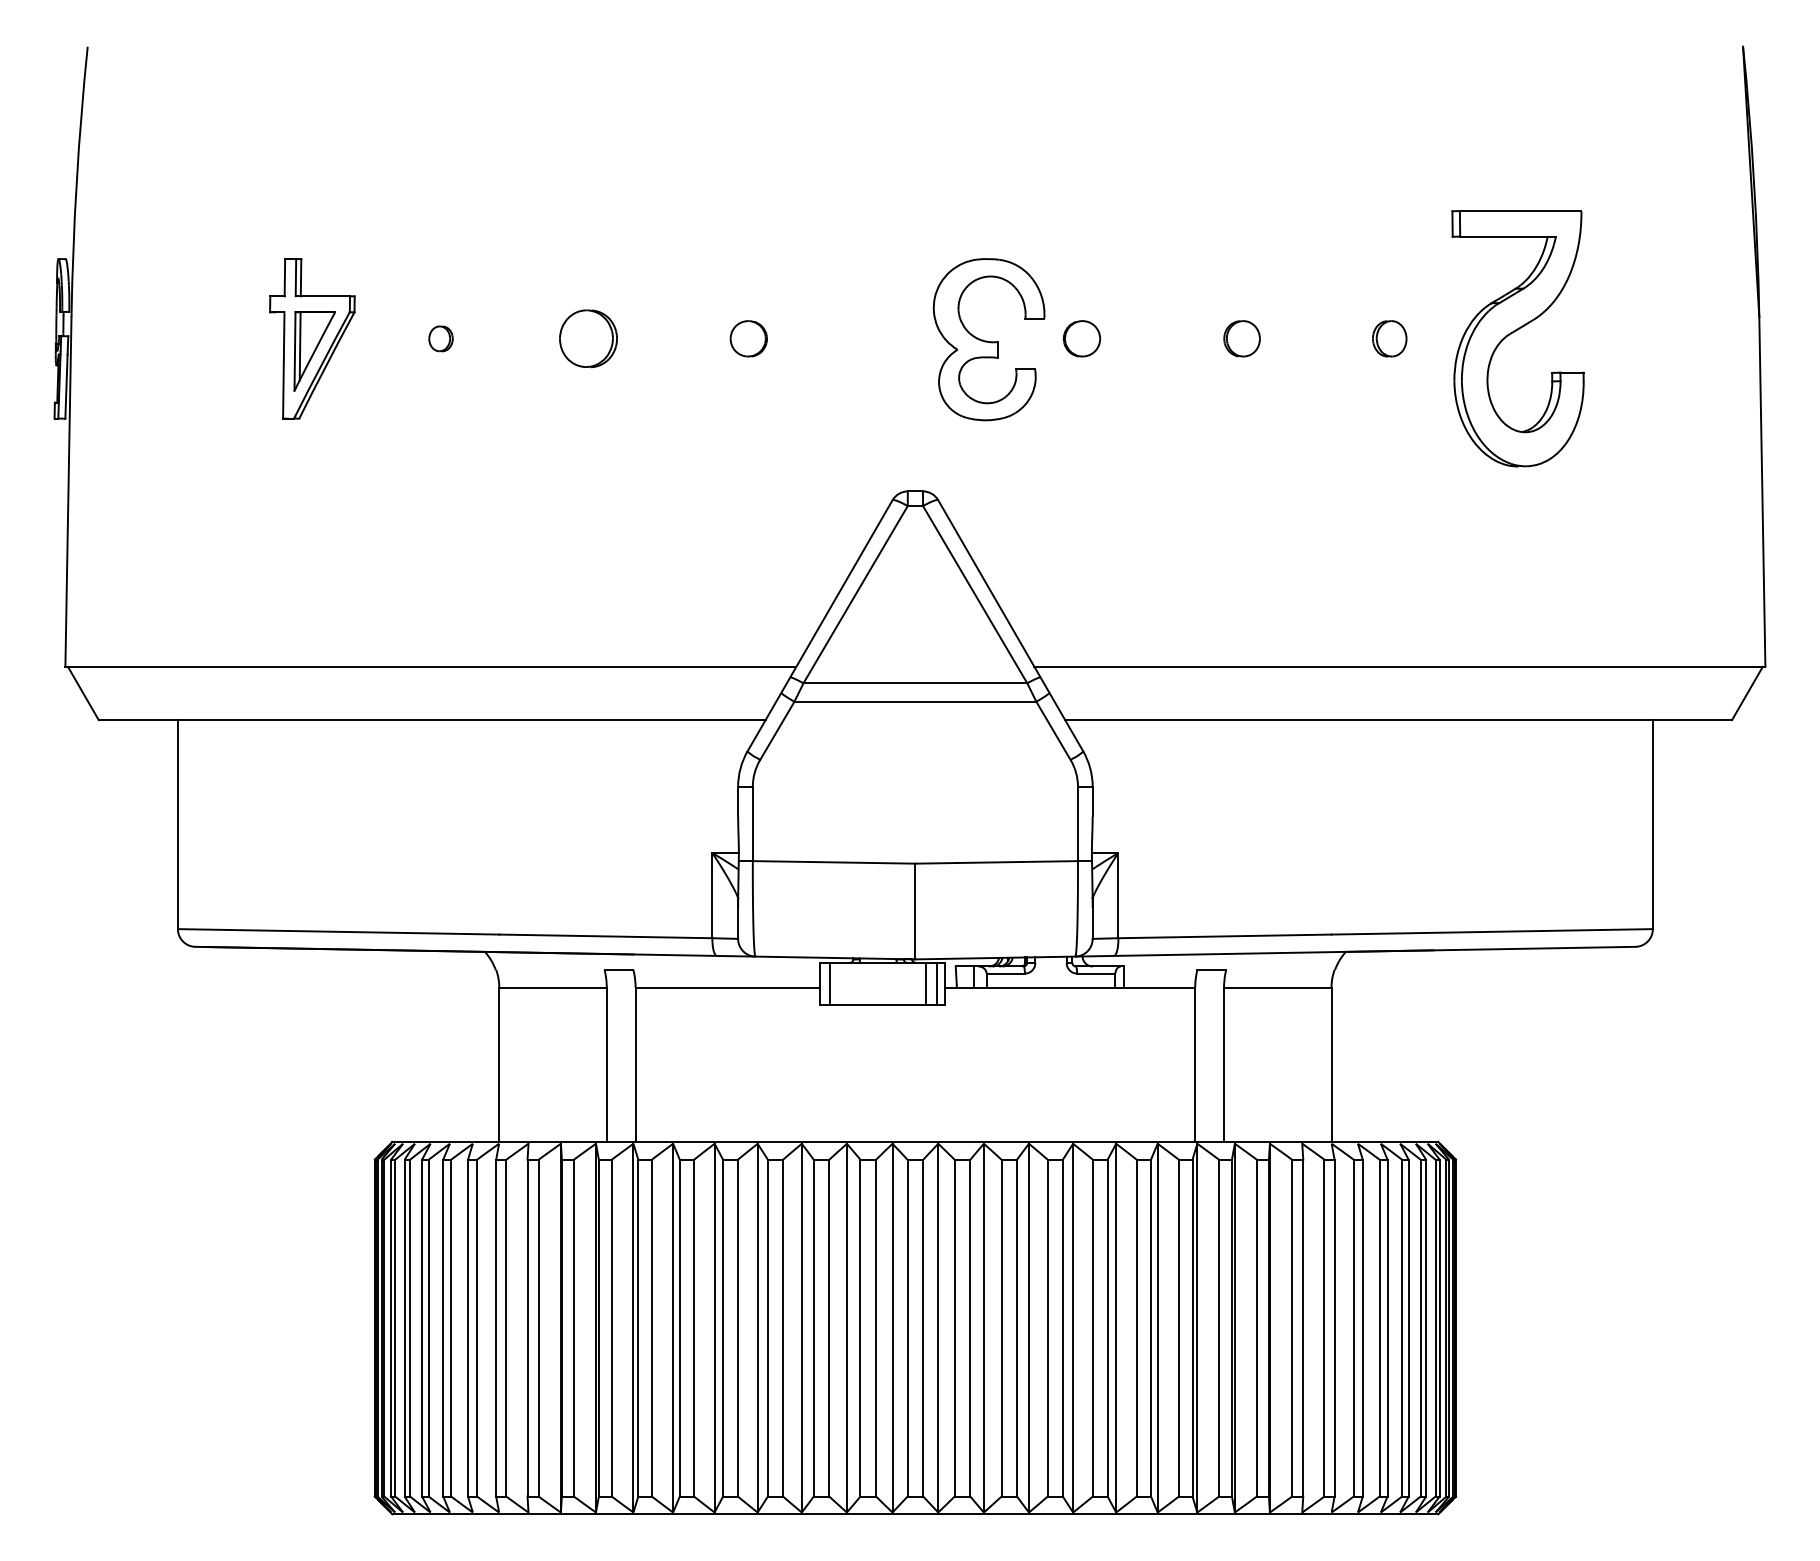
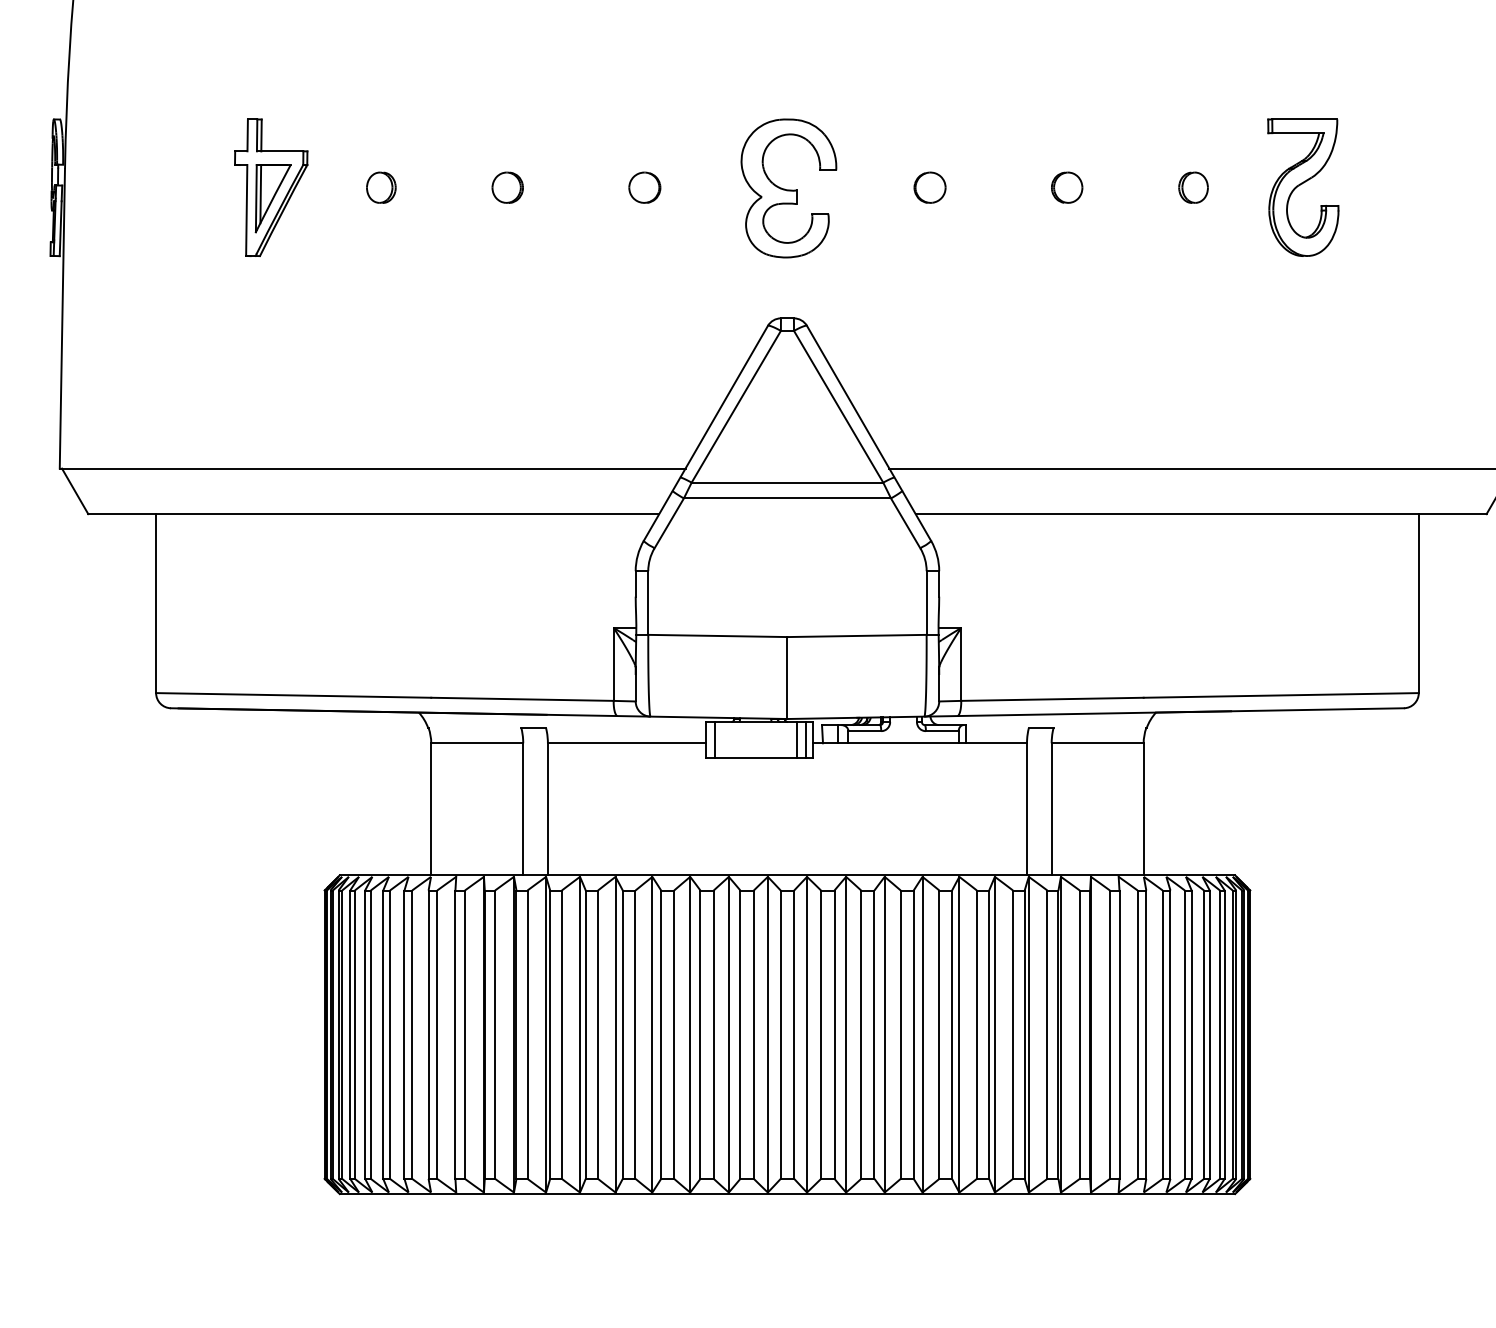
part: (440, 338) -> (380, 187), size x1.43
part: (588, 338) -> (507, 187), size x0.62
part: (1517, 338) -> (1302, 187), size x0.62
part: (988, 339) -> (788, 188), moved

